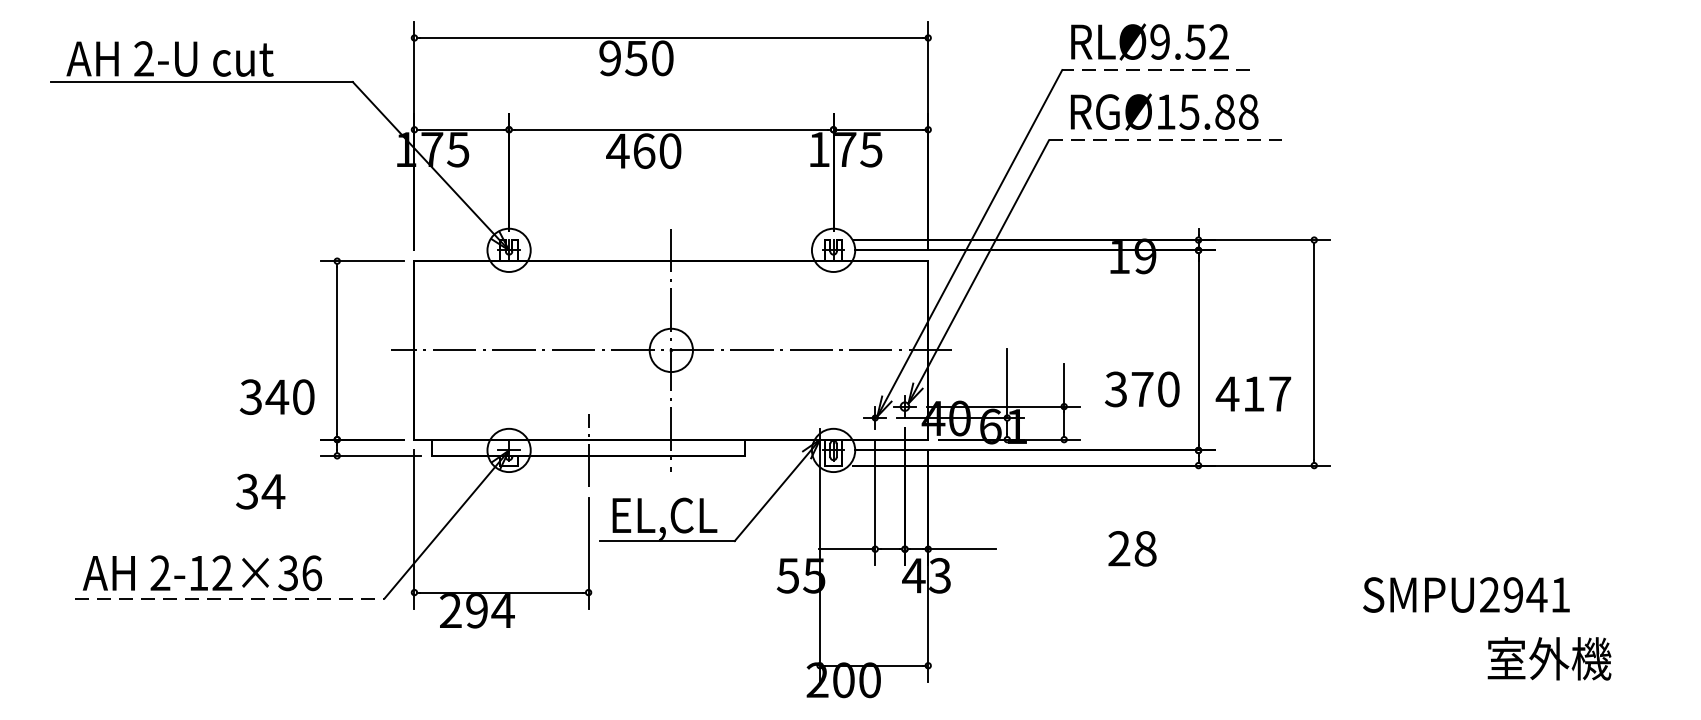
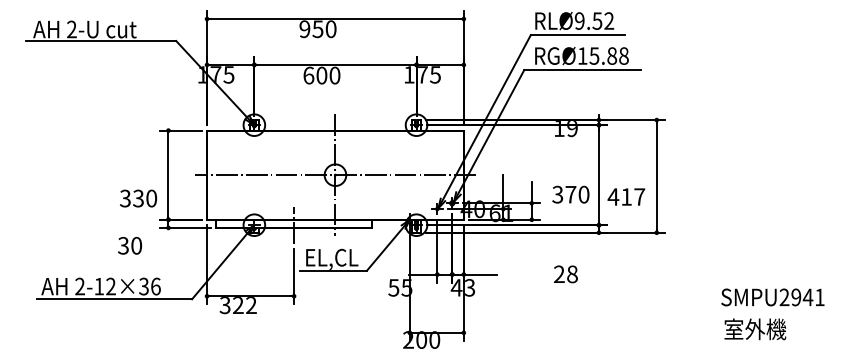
line: (1155, 70) -> (577, 35), dashed -> solid
line: (1165, 140) -> (582, 70), dashed -> solid
text: (629, 150) -> (314, 75), 460 -> 600
text: (277, 397) -> (138, 198), 340 -> 330
text: (273, 491) -> (136, 245), 34 -> 30
text: (1465, 595) -> (772, 297), moved
line: (231, 599) -> (115, 299), dashed -> solid
text: (477, 611) -> (238, 305), 294 -> 322
text: (1549, 659) -> (755, 329), moved

